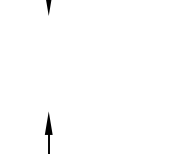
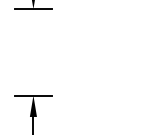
line: (48, 16) -> (33, 9), added
line: (48, 111) -> (33, 95), added

